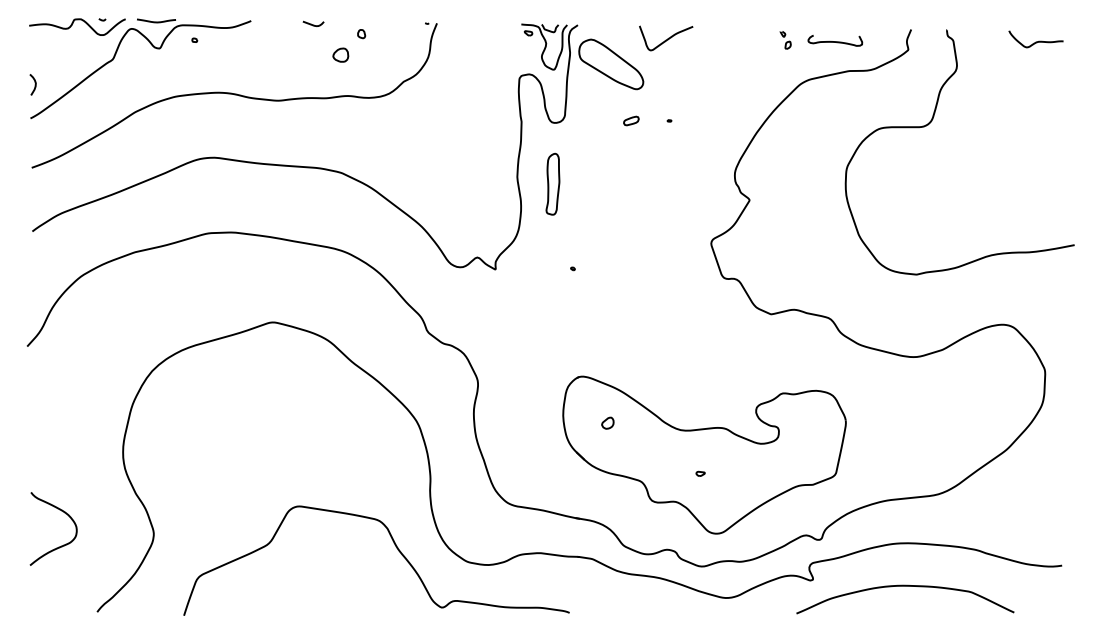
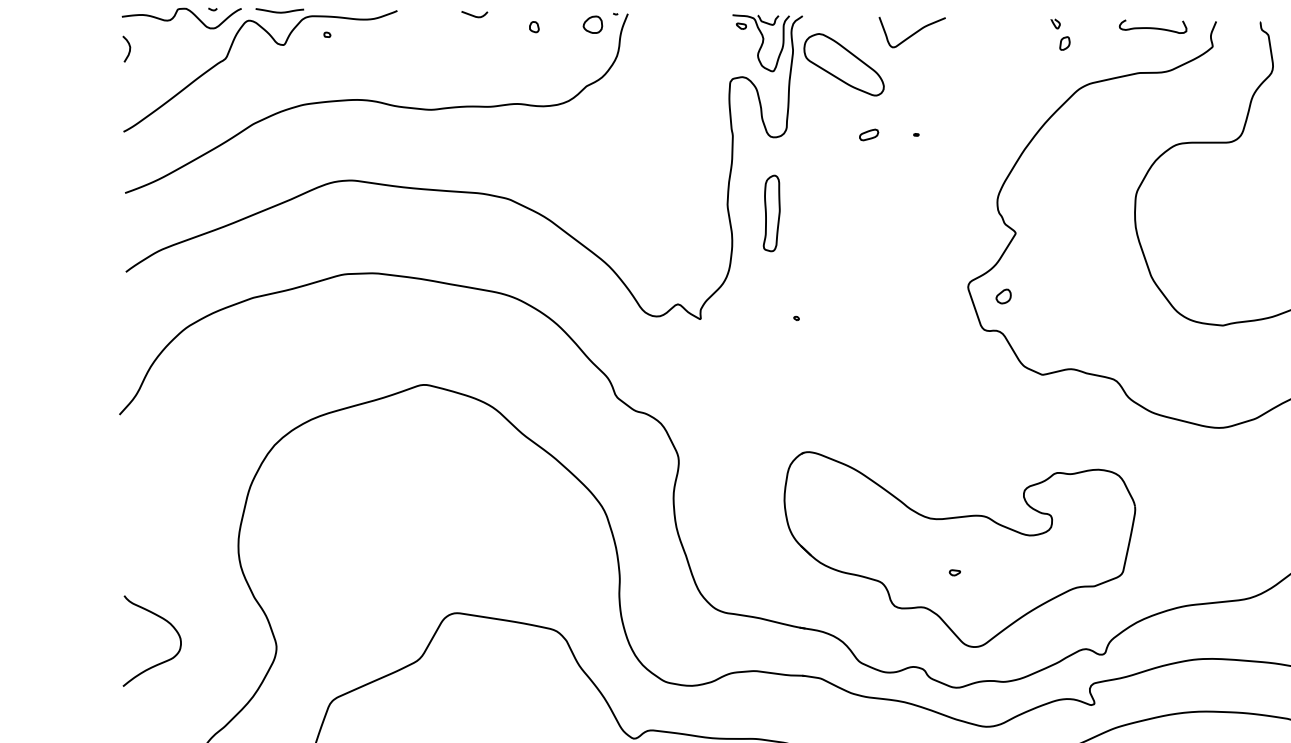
part: (785, 40) -> (1060, 35), size x1.43
curve: (835, 41) -> (1153, 27), moved
part: (340, 54) -> (592, 23), moved
curve: (34, 84) -> (128, 48), moved
part: (607, 422) -> (1003, 295), moved

